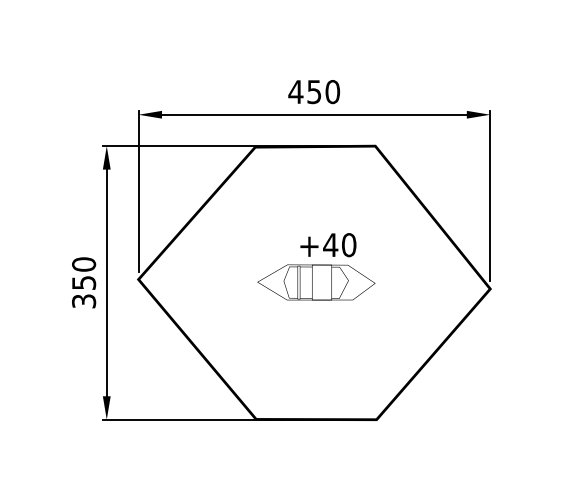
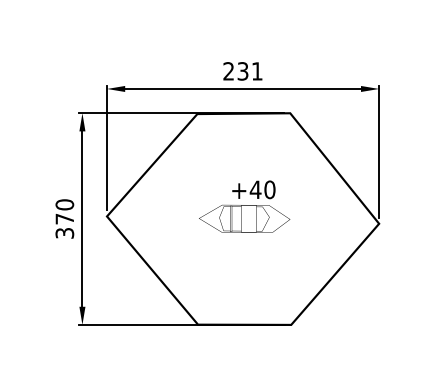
text: (313, 92) -> (242, 71), 450 -> 231
text: (83, 282) -> (64, 218), 350 -> 370

